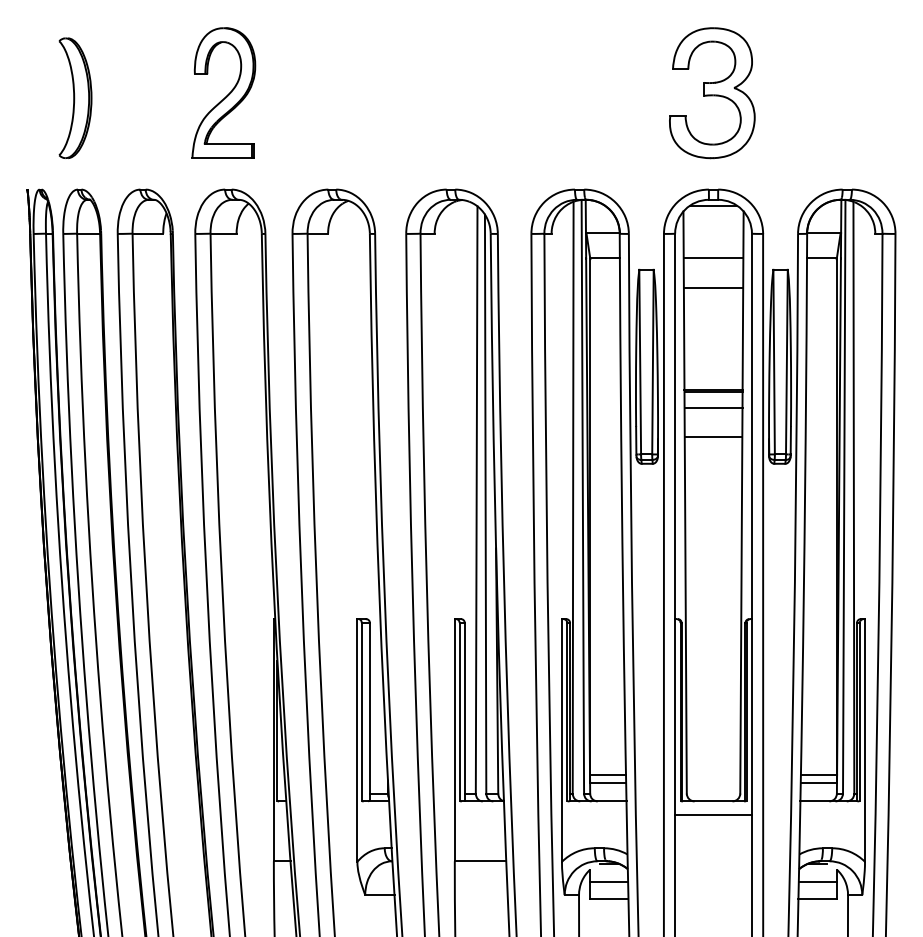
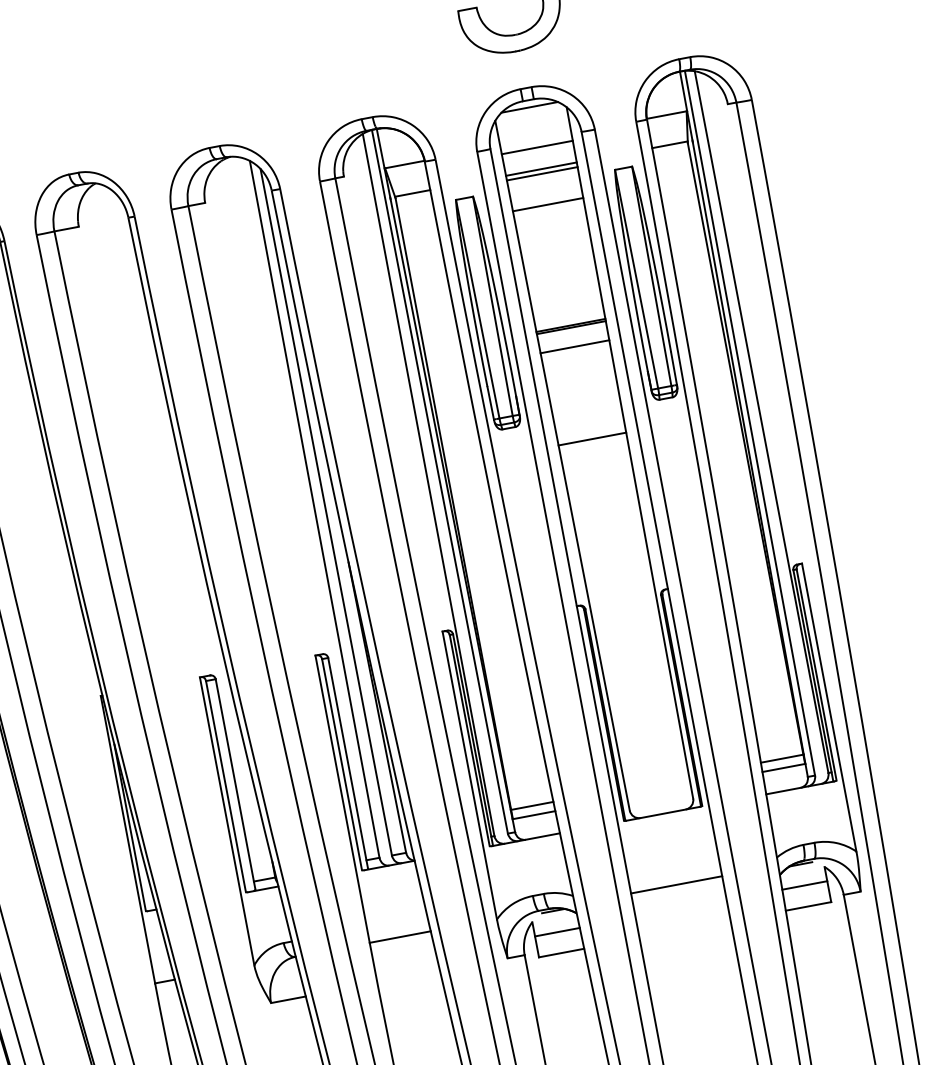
line: (713, 239) -> (537, 147), added
line: (713, 261) -> (542, 173), added
line: (713, 437) -> (592, 439), moved
line: (713, 815) -> (676, 885), moved

